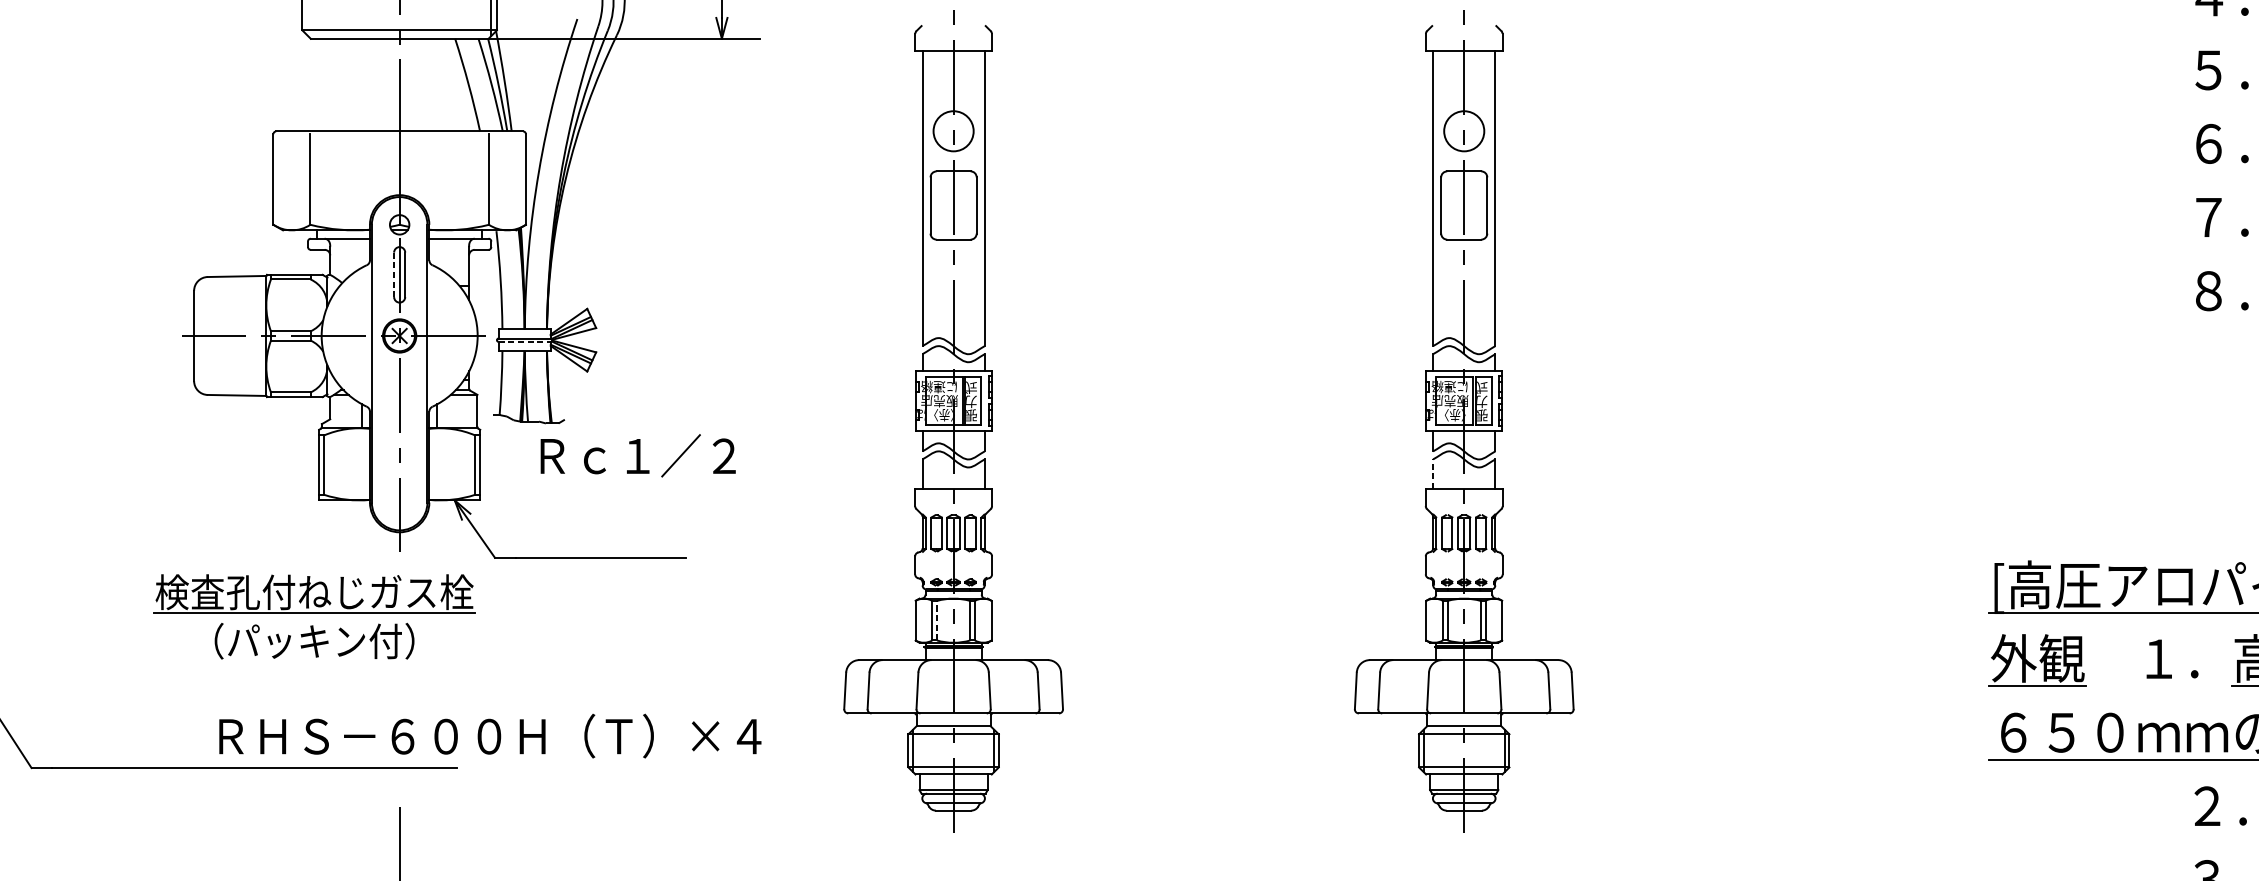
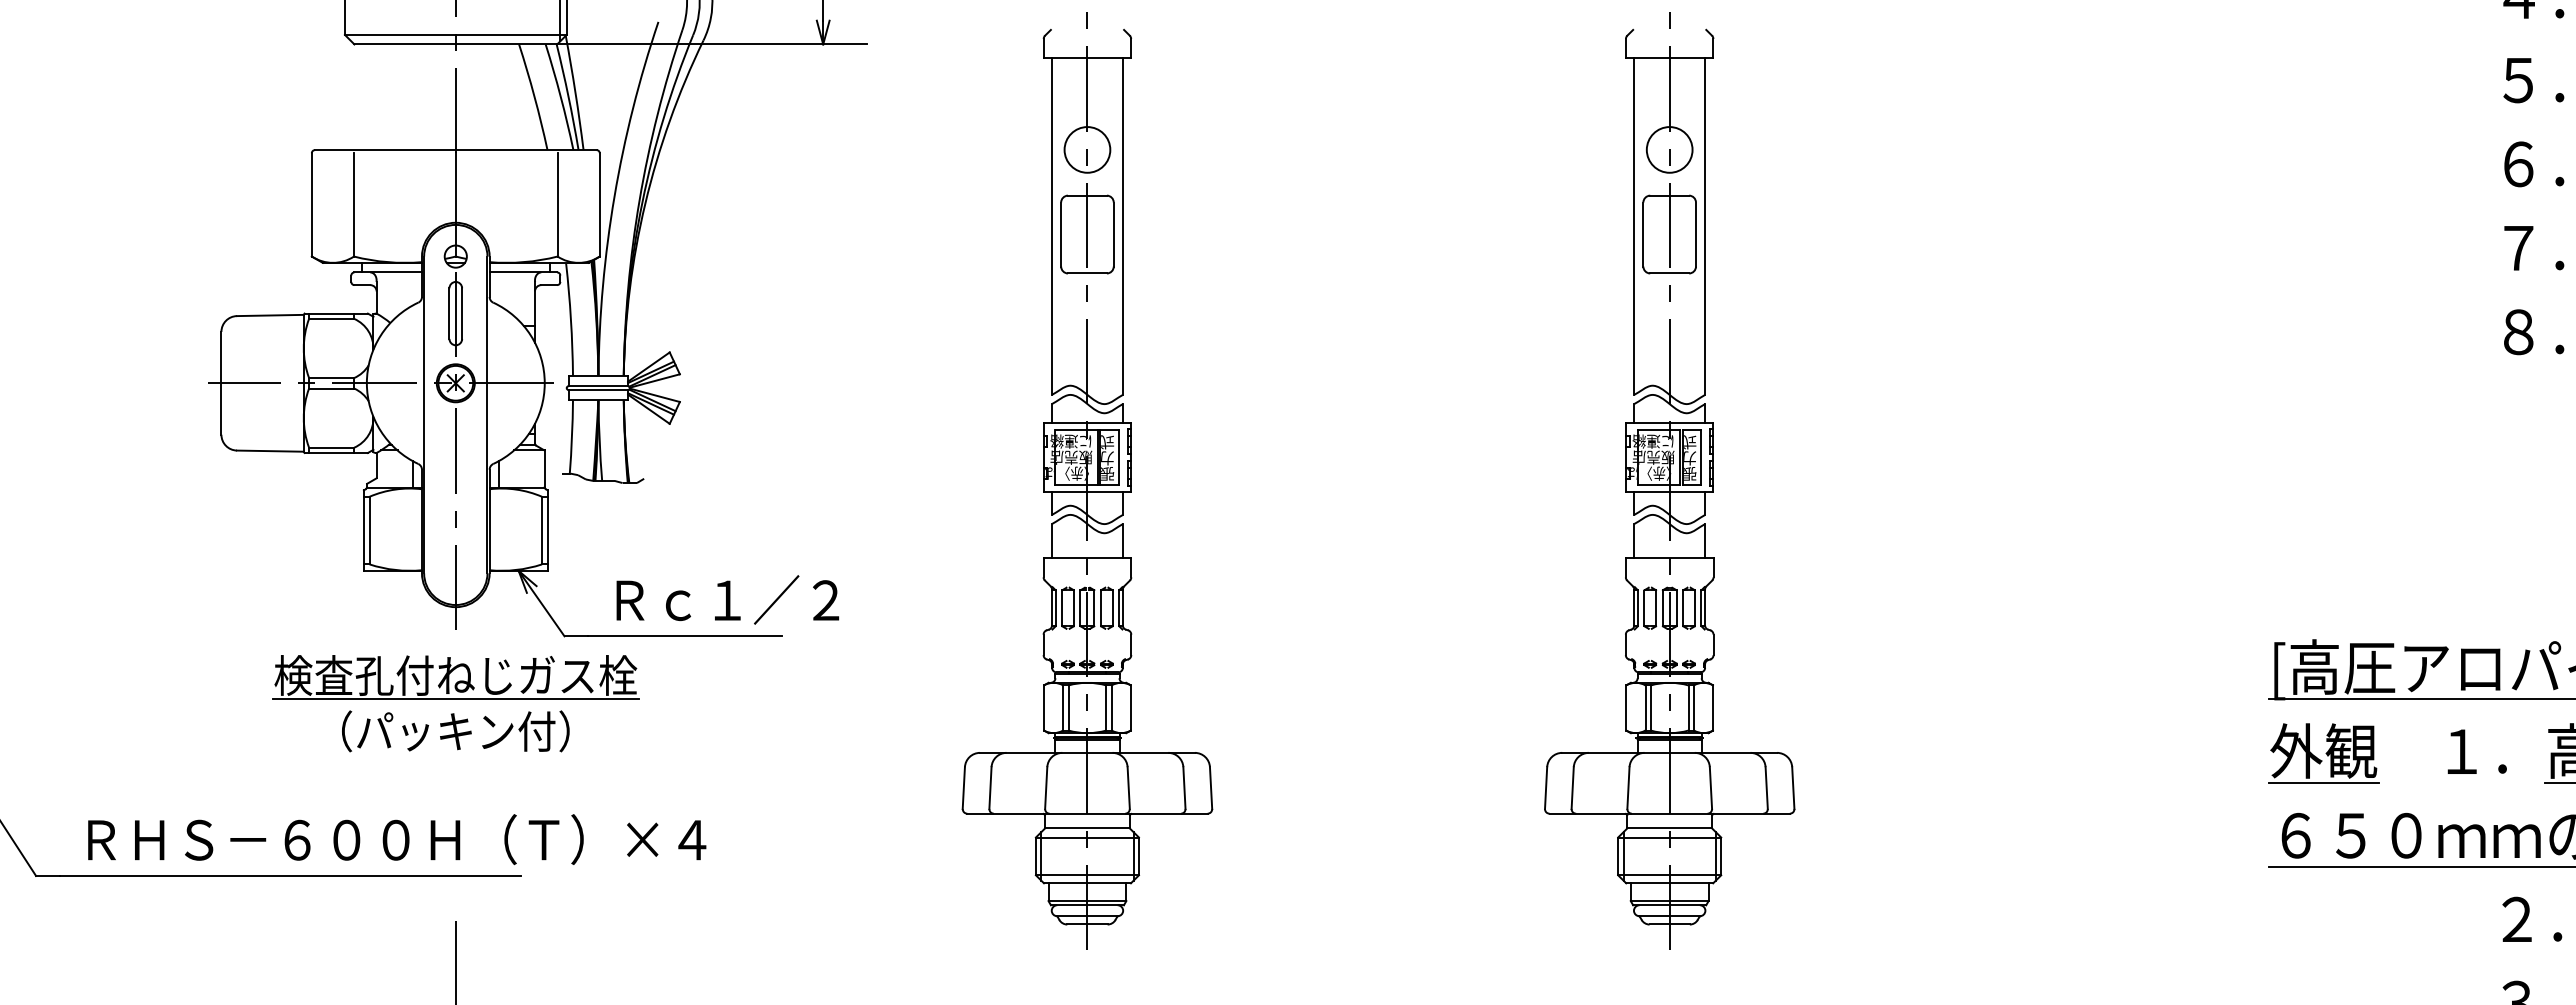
line: (394, 275) -> (449, 314), dashed -> solid
line: (524, 342) -> (598, 390), dashed -> solid
text: (637, 455) -> (727, 599), moved
line: (1433, 474) -> (1634, 541), dashed -> solid
part: (314, 616) -> (455, 703), moved
line: (936, 620) -> (1068, 707), dashed -> solid
text: (490, 736) -> (397, 839), moved

